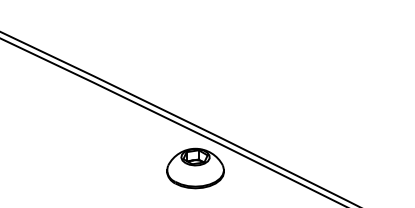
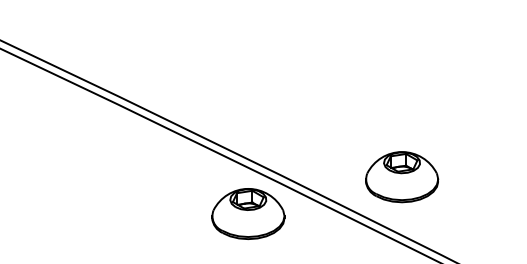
part: (316, 139) -> (401, 177), added

